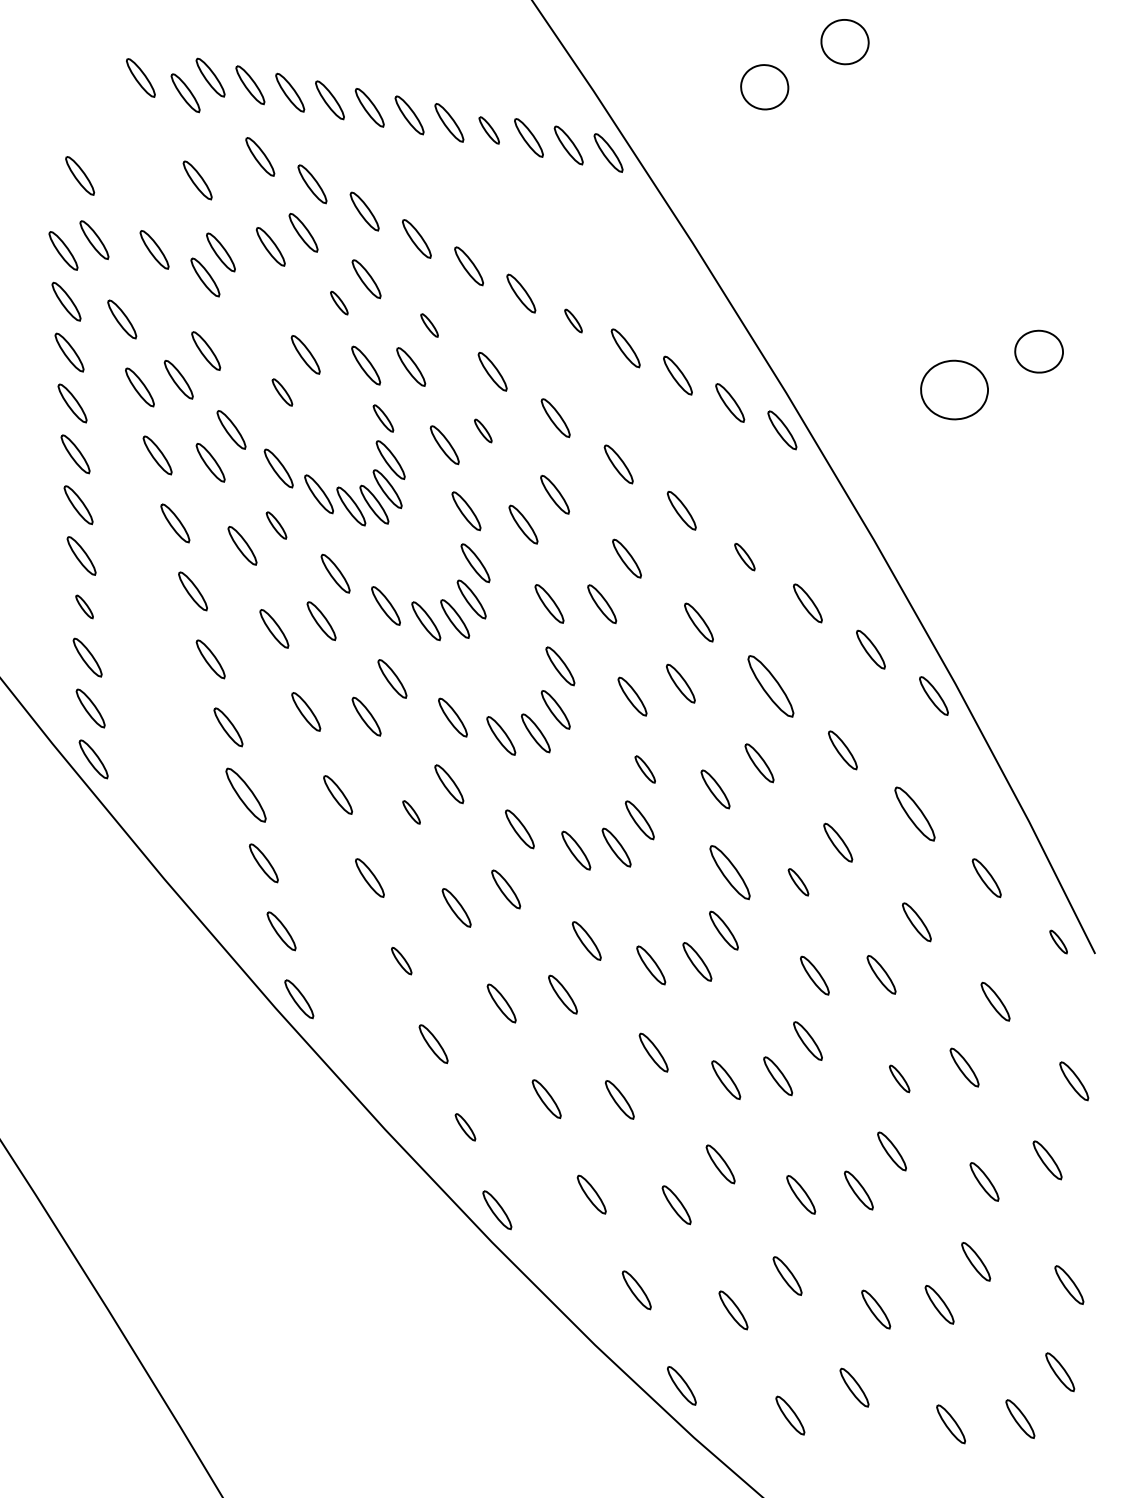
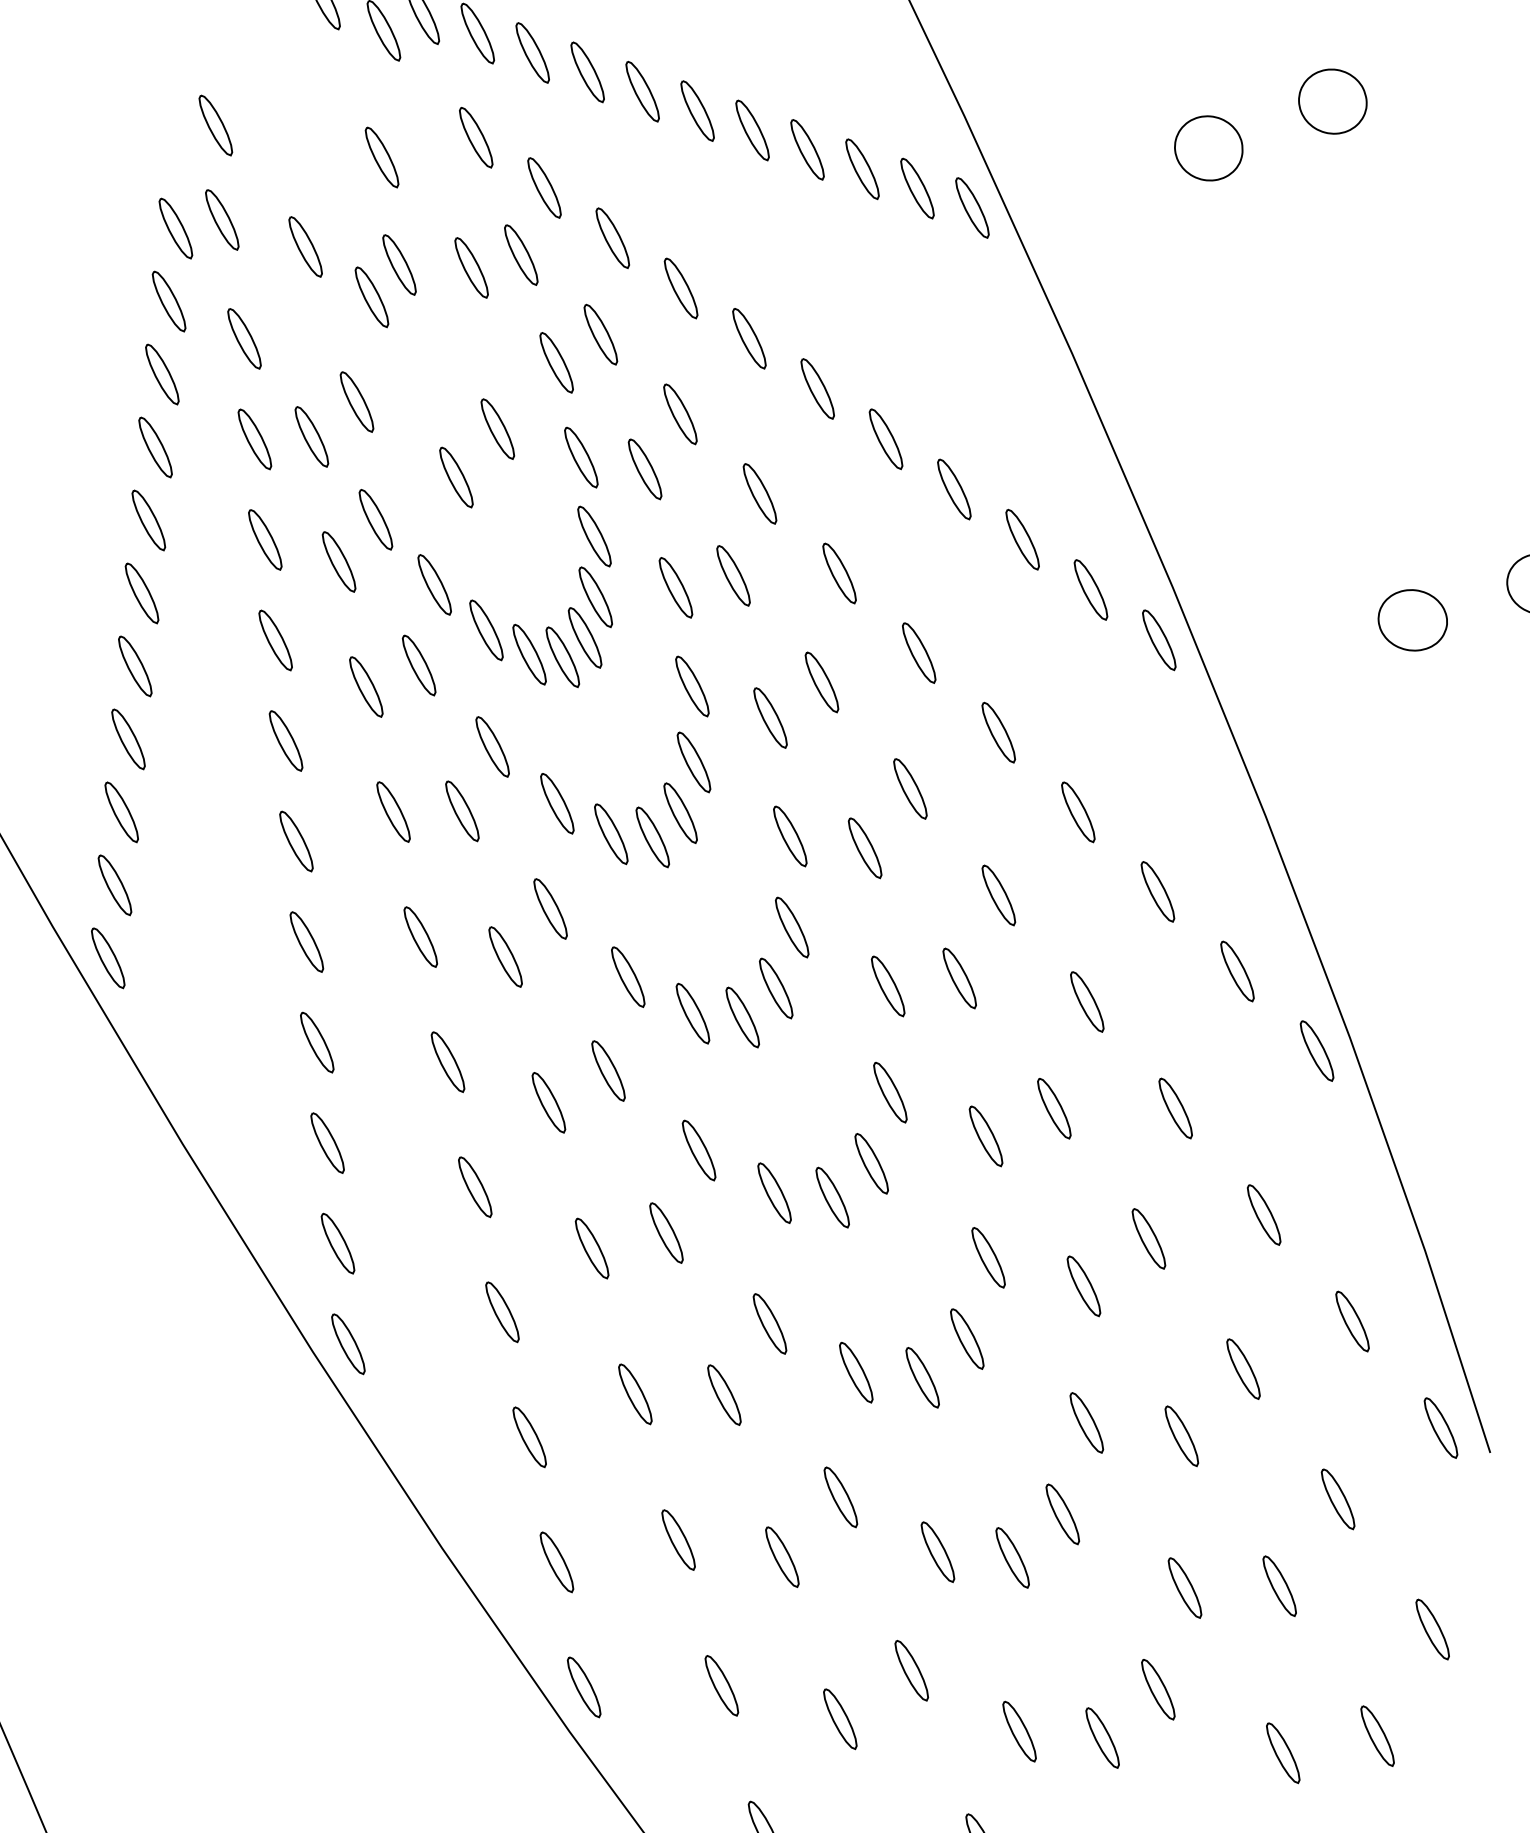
part: (489, 130) -> (807, 150), size x1.43
part: (339, 302) -> (557, 361), size x1.67
part: (573, 320) -> (886, 438), size x1.67
part: (429, 325) -> (680, 414), size x1.67
part: (954, 389) -> (1412, 619), size x0.71
part: (282, 392) -> (456, 477), size x1.43
part: (383, 418) -> (594, 536), size x1.43
part: (483, 430) -> (734, 575), size x1.67
part: (276, 525) -> (419, 665), size x1.43
part: (744, 556) -> (1077, 811), size x1.43
part: (84, 606) -> (128, 738), size x1.67
part: (770, 686) -> (1086, 1001), size x0.62
part: (645, 769) -> (890, 1092), size x1.43
part: (246, 795) -> (317, 1042), size x0.71
part: (411, 812) -> (548, 1103), size x1.67
part: (914, 814) -> (1263, 1215), size x0.71
part: (729, 872) -> (987, 1257), size x0.71
part: (798, 882) -> (1083, 1286), size x1.43
part: (1058, 941) -> (1440, 1427), size x1.67
part: (401, 960) -> (502, 1311), size x1.43
part: (899, 1078) -> (1184, 1587), size x1.43
part: (465, 1127) -> (556, 1562), size x1.43

